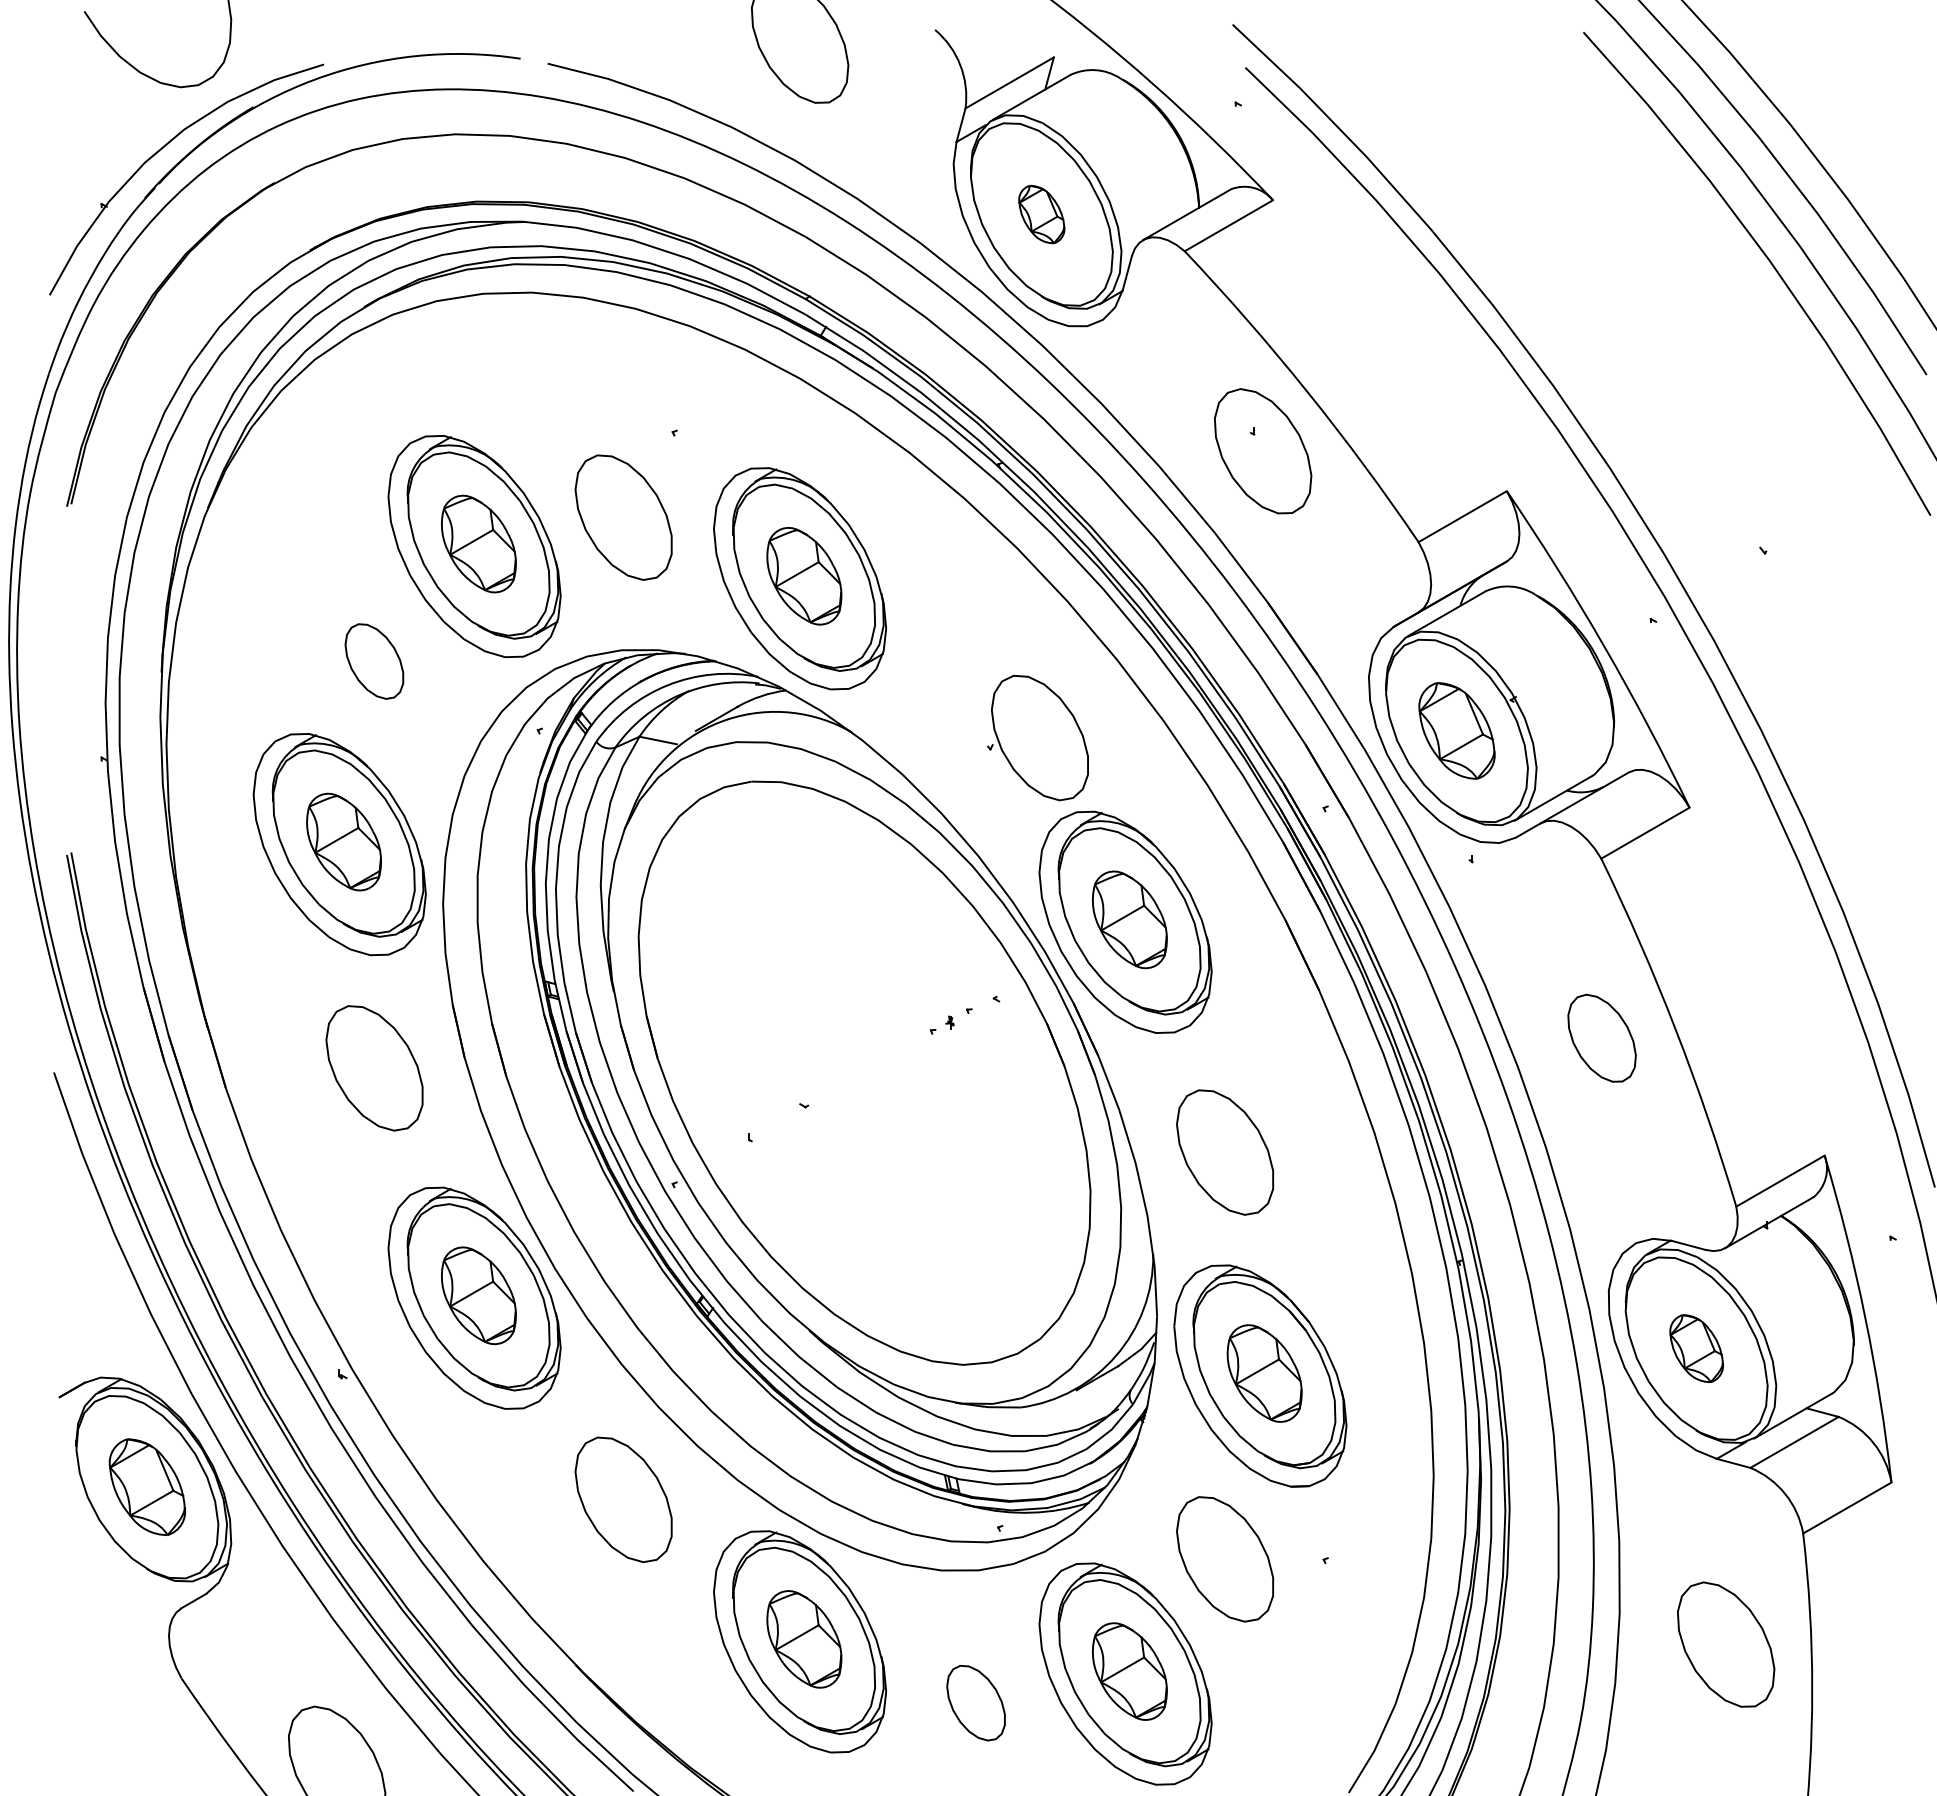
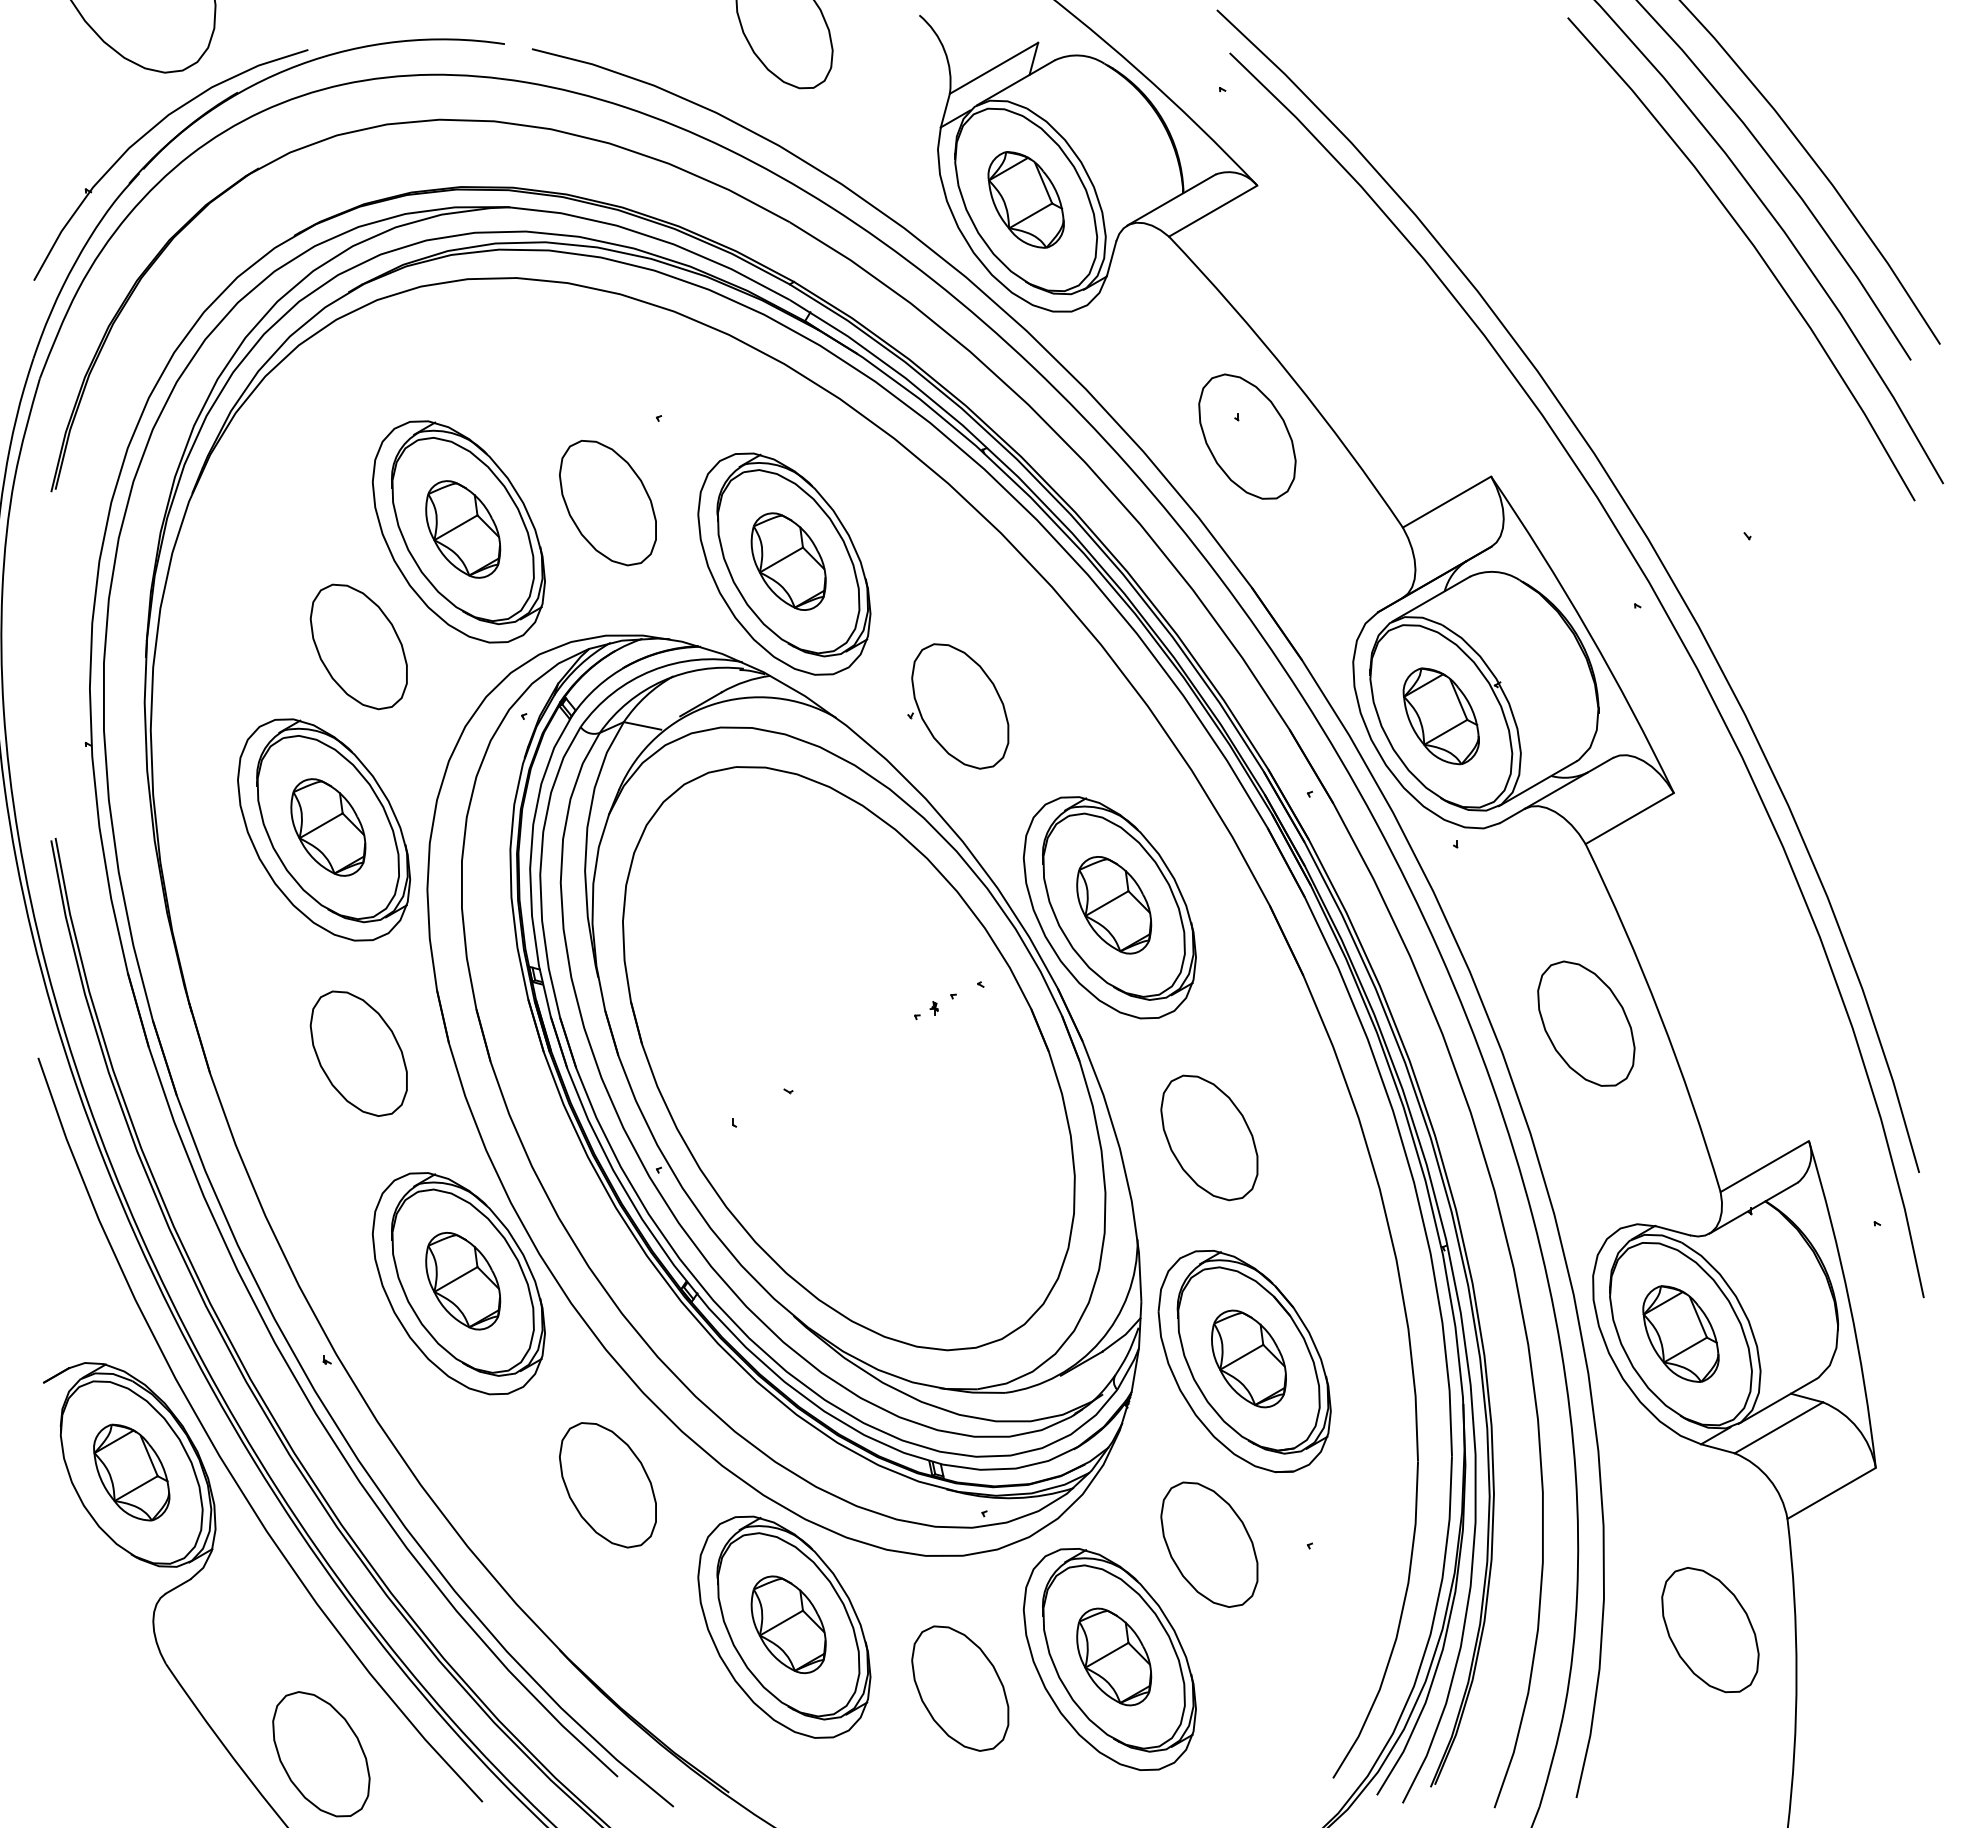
part: (1041, 214) -> (1025, 199), size x1.67
part: (374, 661) -> (358, 646), size x1.67
part: (1038, 738) -> (958, 706), moved
part: (1602, 1038) -> (1586, 1023), size x1.43
part: (1696, 1348) -> (1680, 1333), size x1.43
part: (976, 1703) -> (960, 1688), size x1.67

